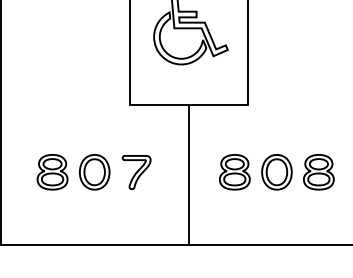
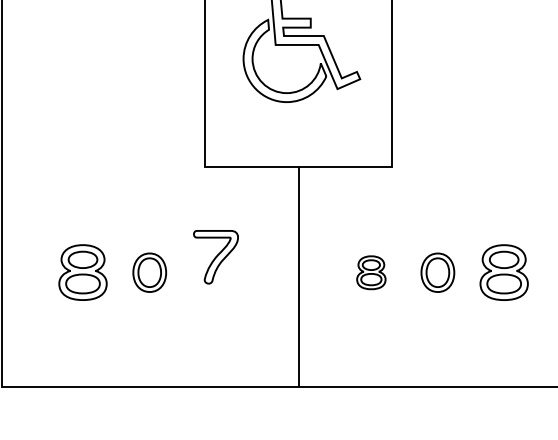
part: (94, 172) -> (149, 272), size x0.7
part: (136, 172) -> (215, 257), moved
part: (234, 172) -> (370, 272), size x0.6
part: (276, 172) -> (437, 272), size x0.7

